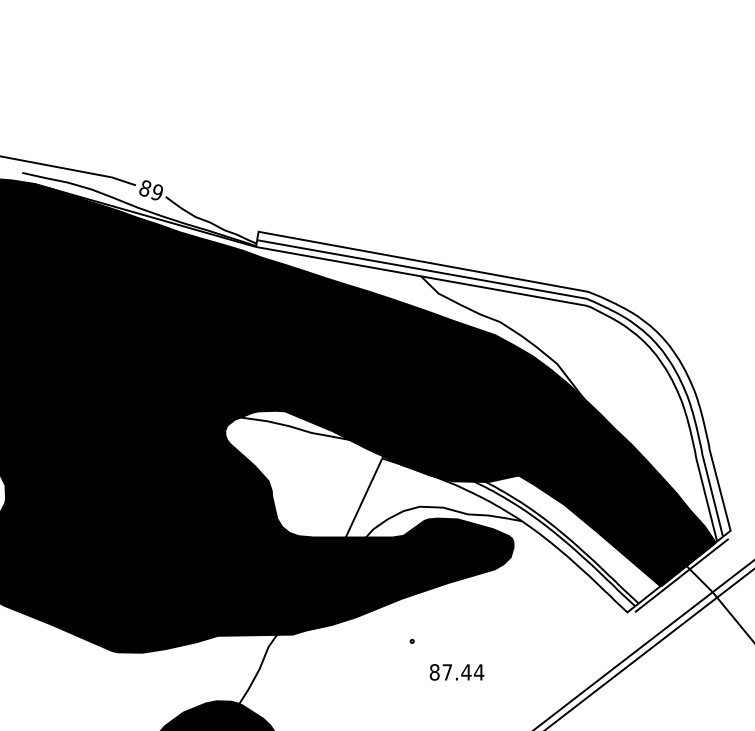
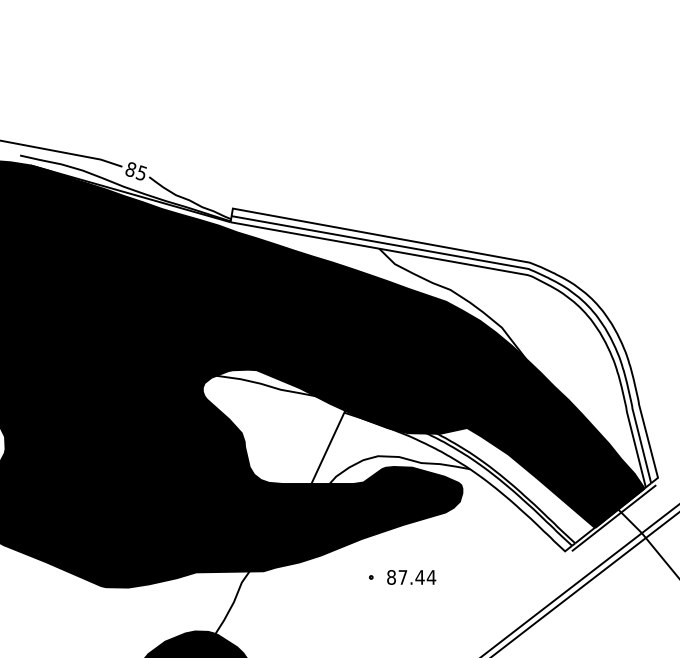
text: (156, 191) -> (140, 172), 89 -> 85
text: (456, 672) -> (411, 577), moved

